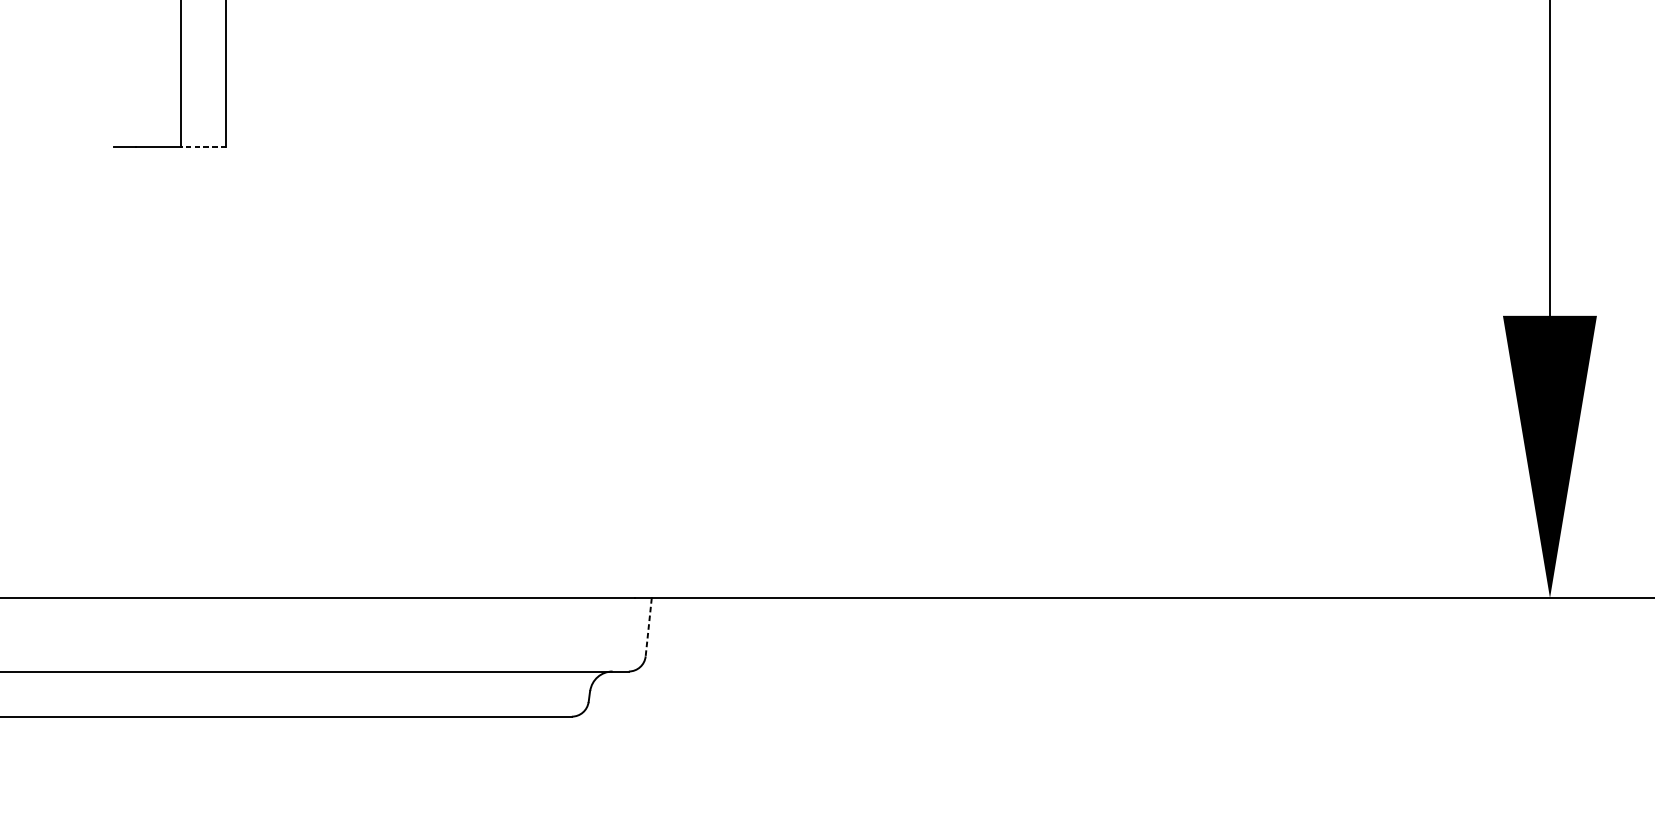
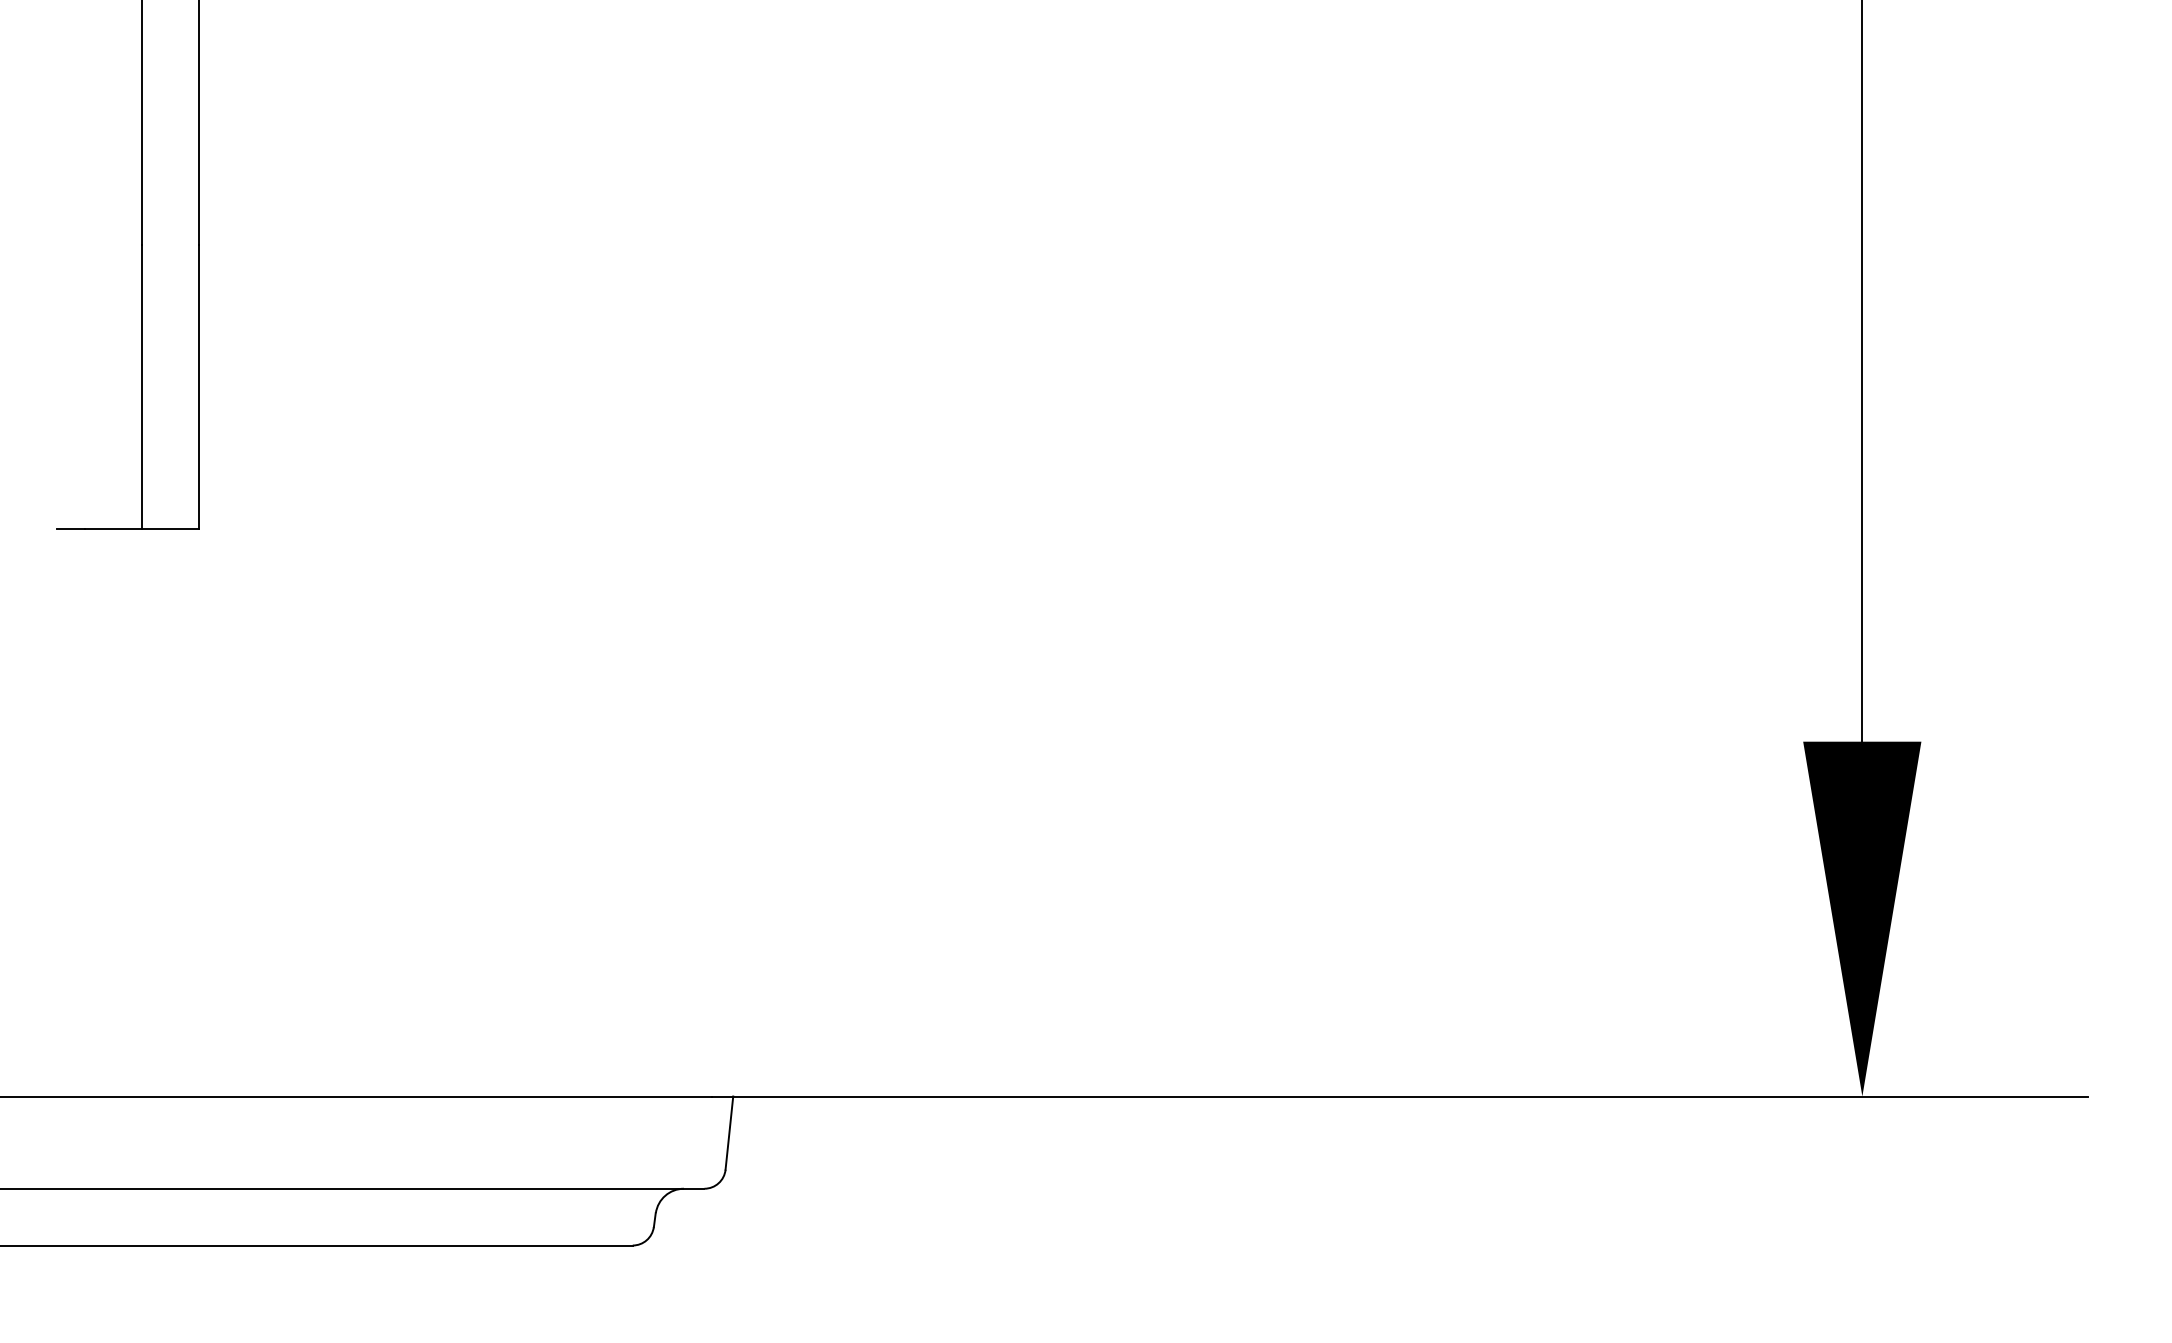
line: (203, 146) -> (169, 528), dashed -> solid
line: (648, 627) -> (729, 1133), dashed -> solid

